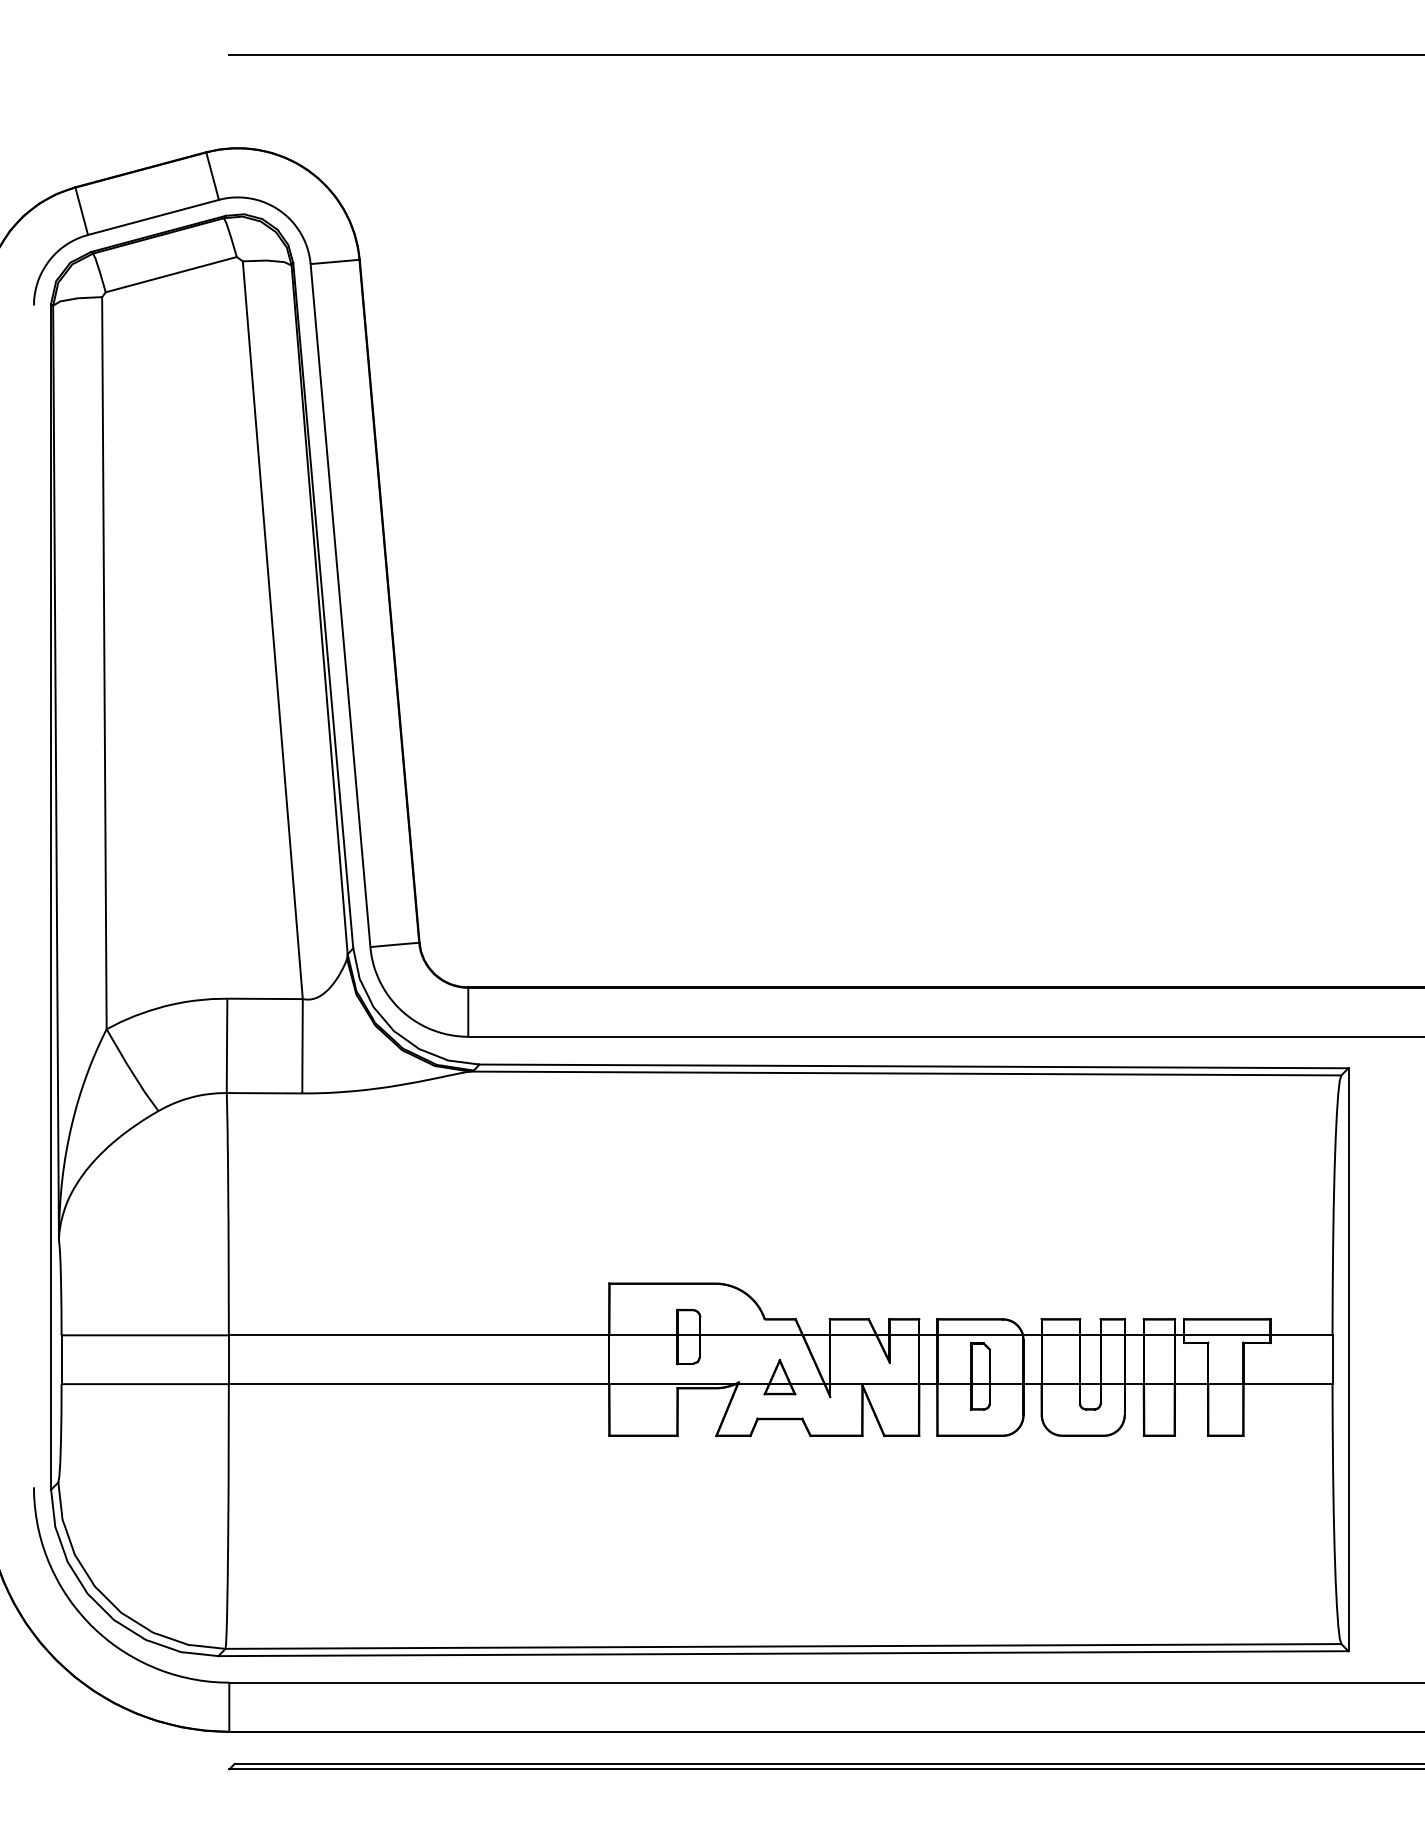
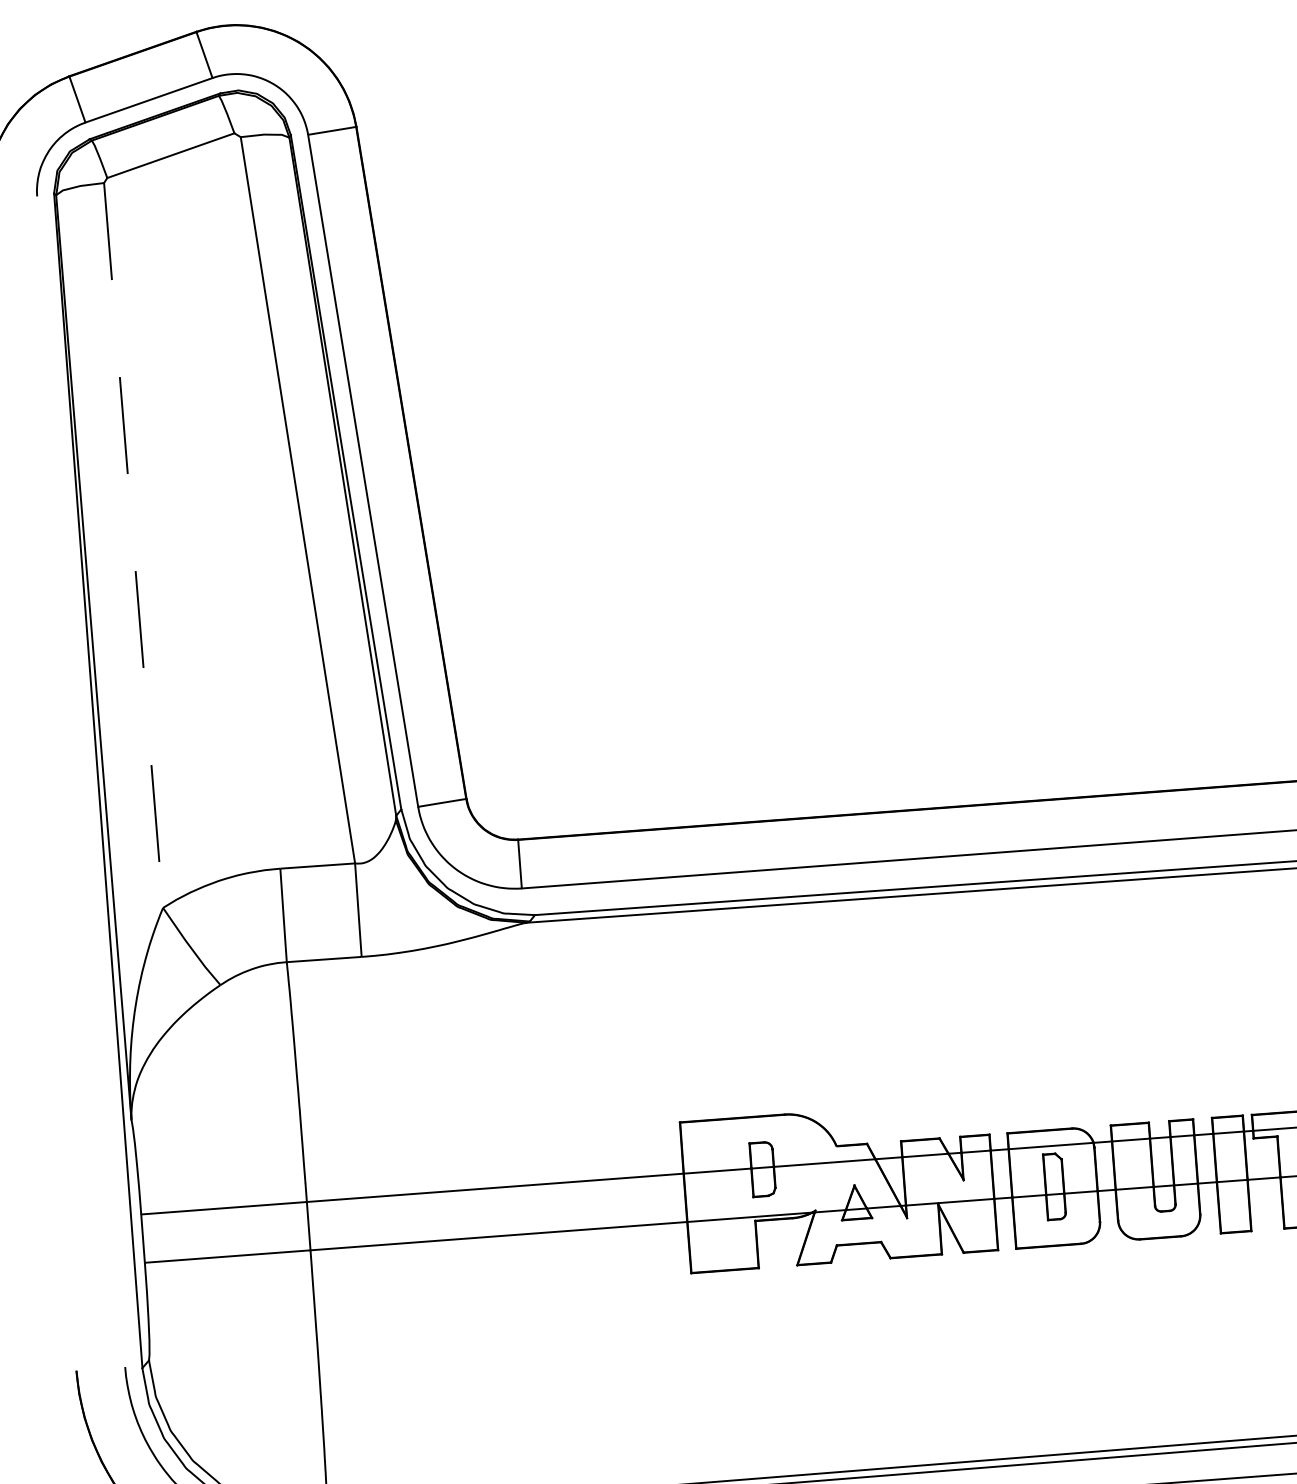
line: (104, 663) -> (133, 545), solid -> dashed

